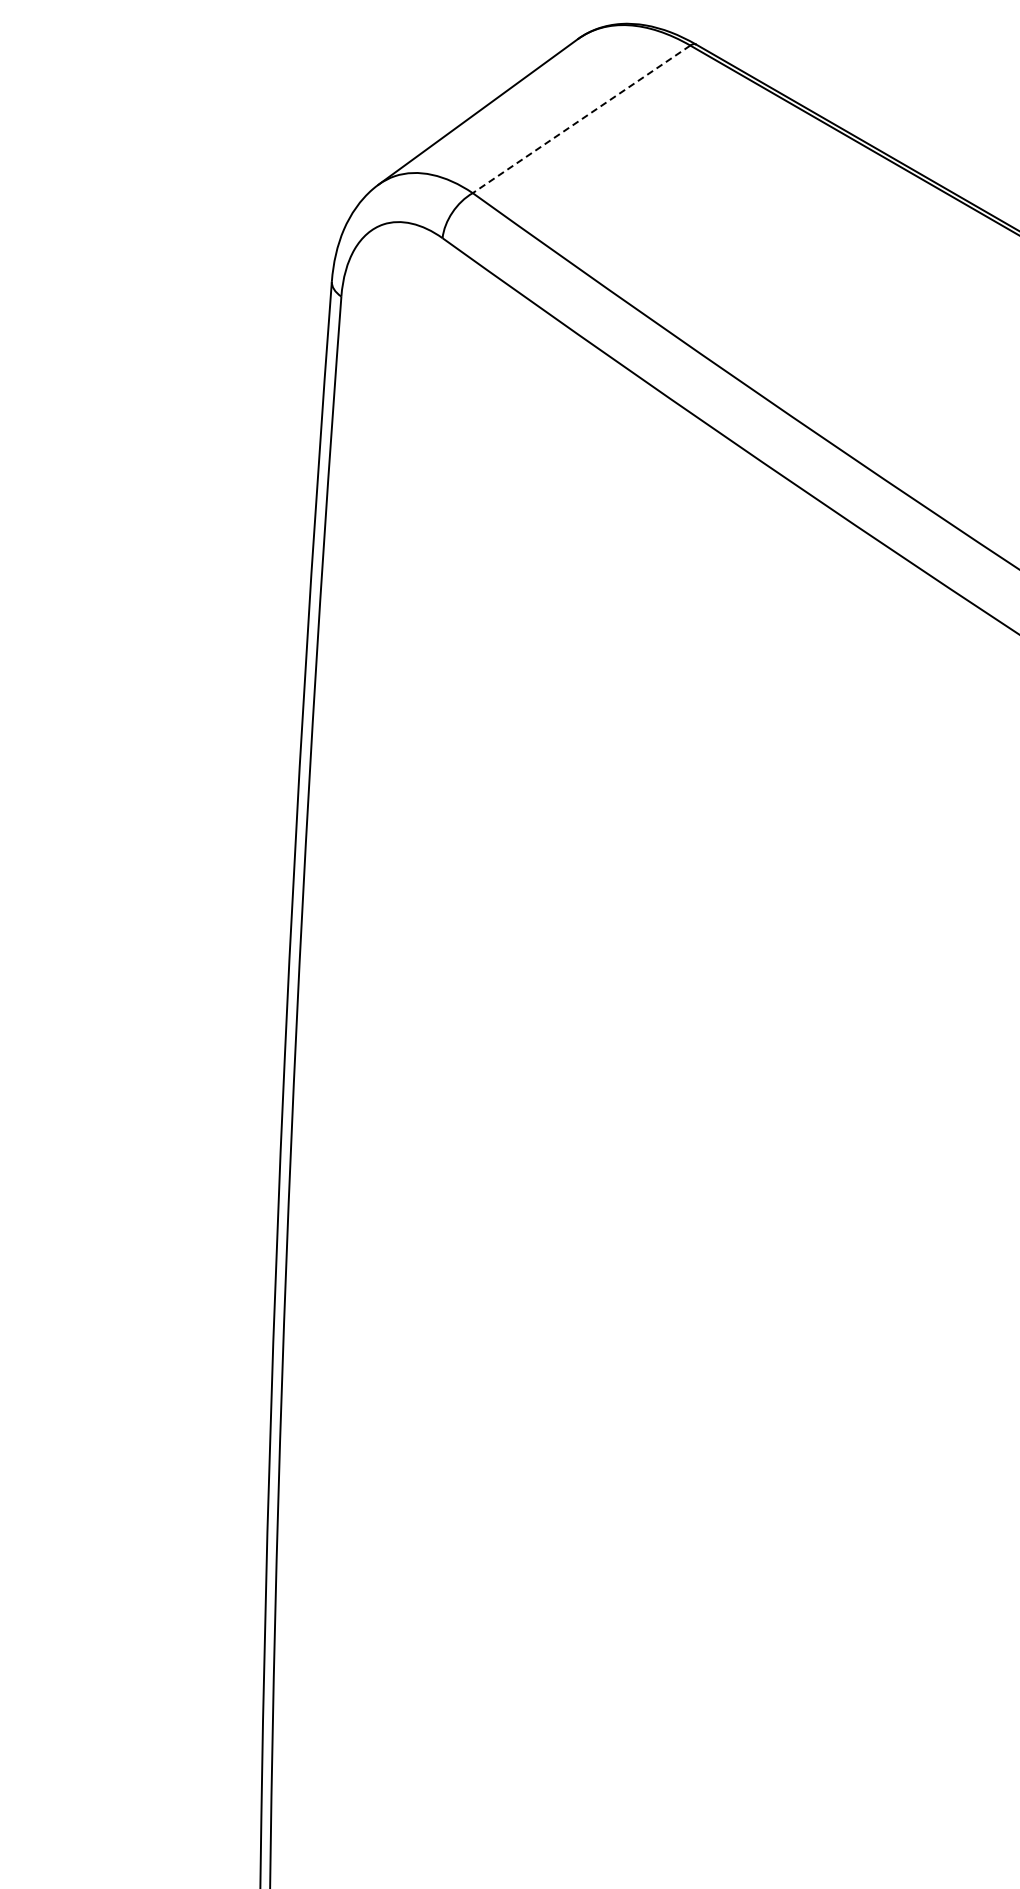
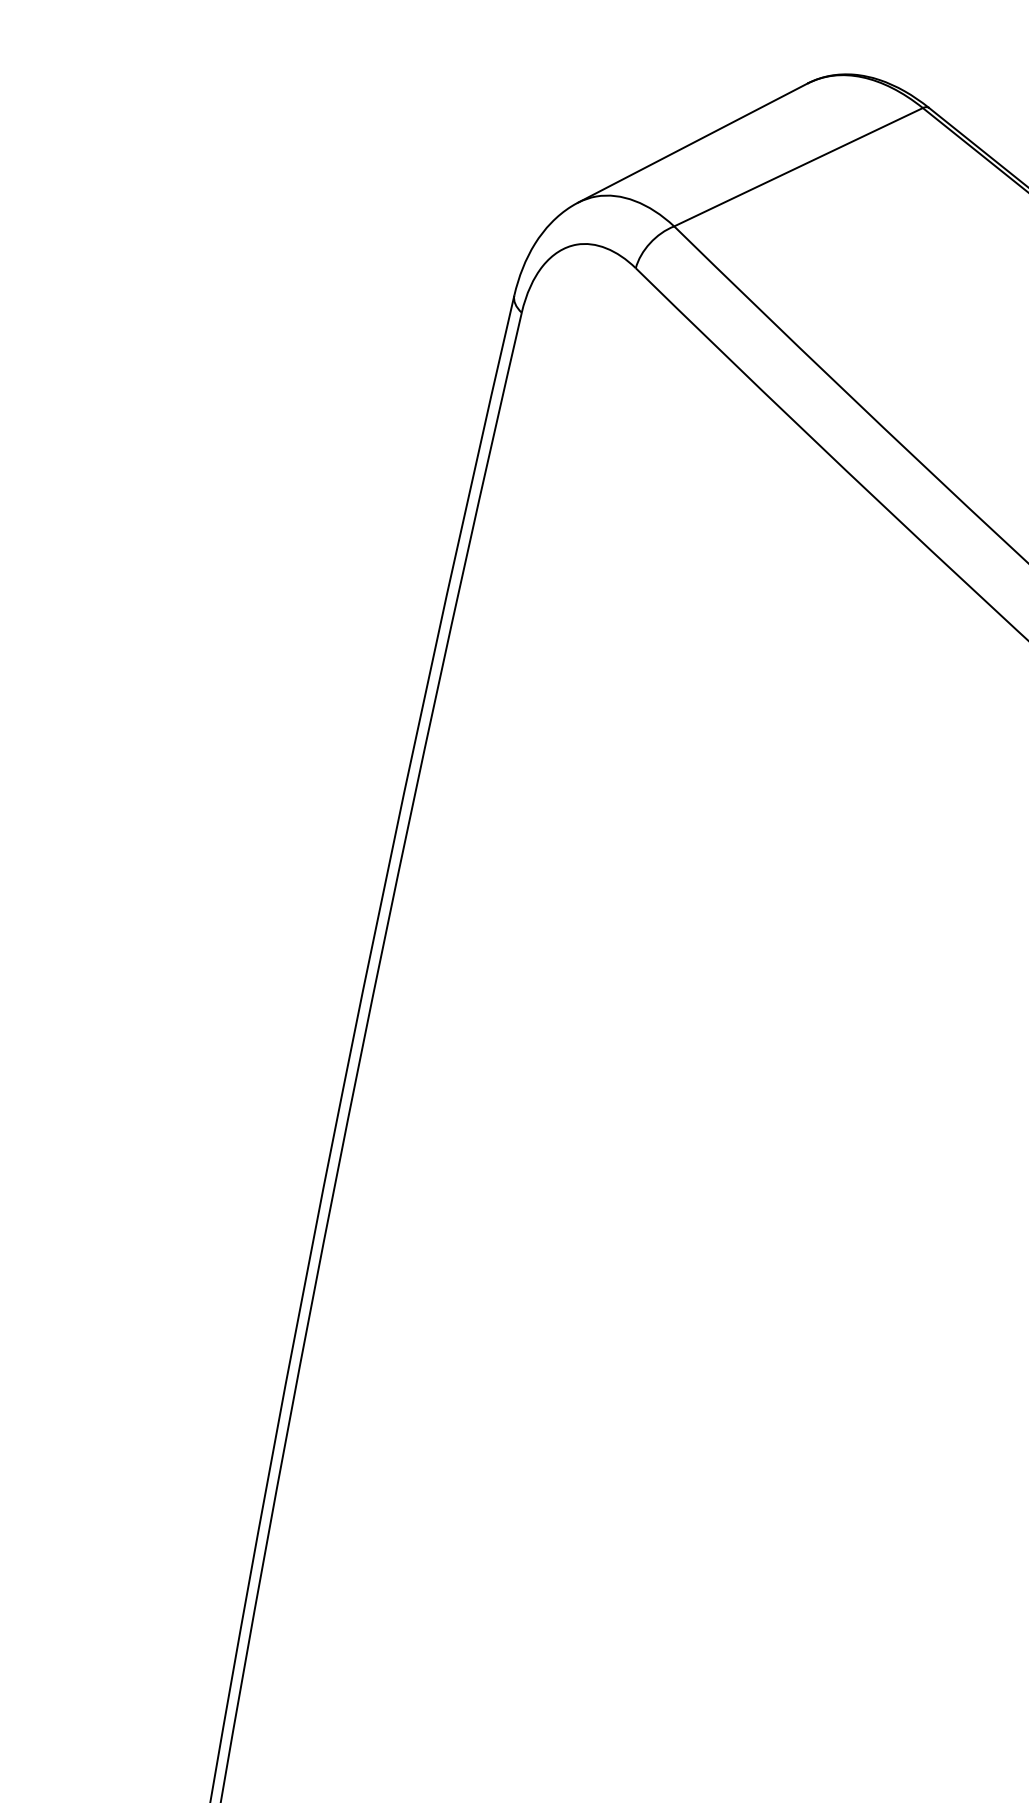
line: (581, 119) -> (798, 167), dashed -> solid

